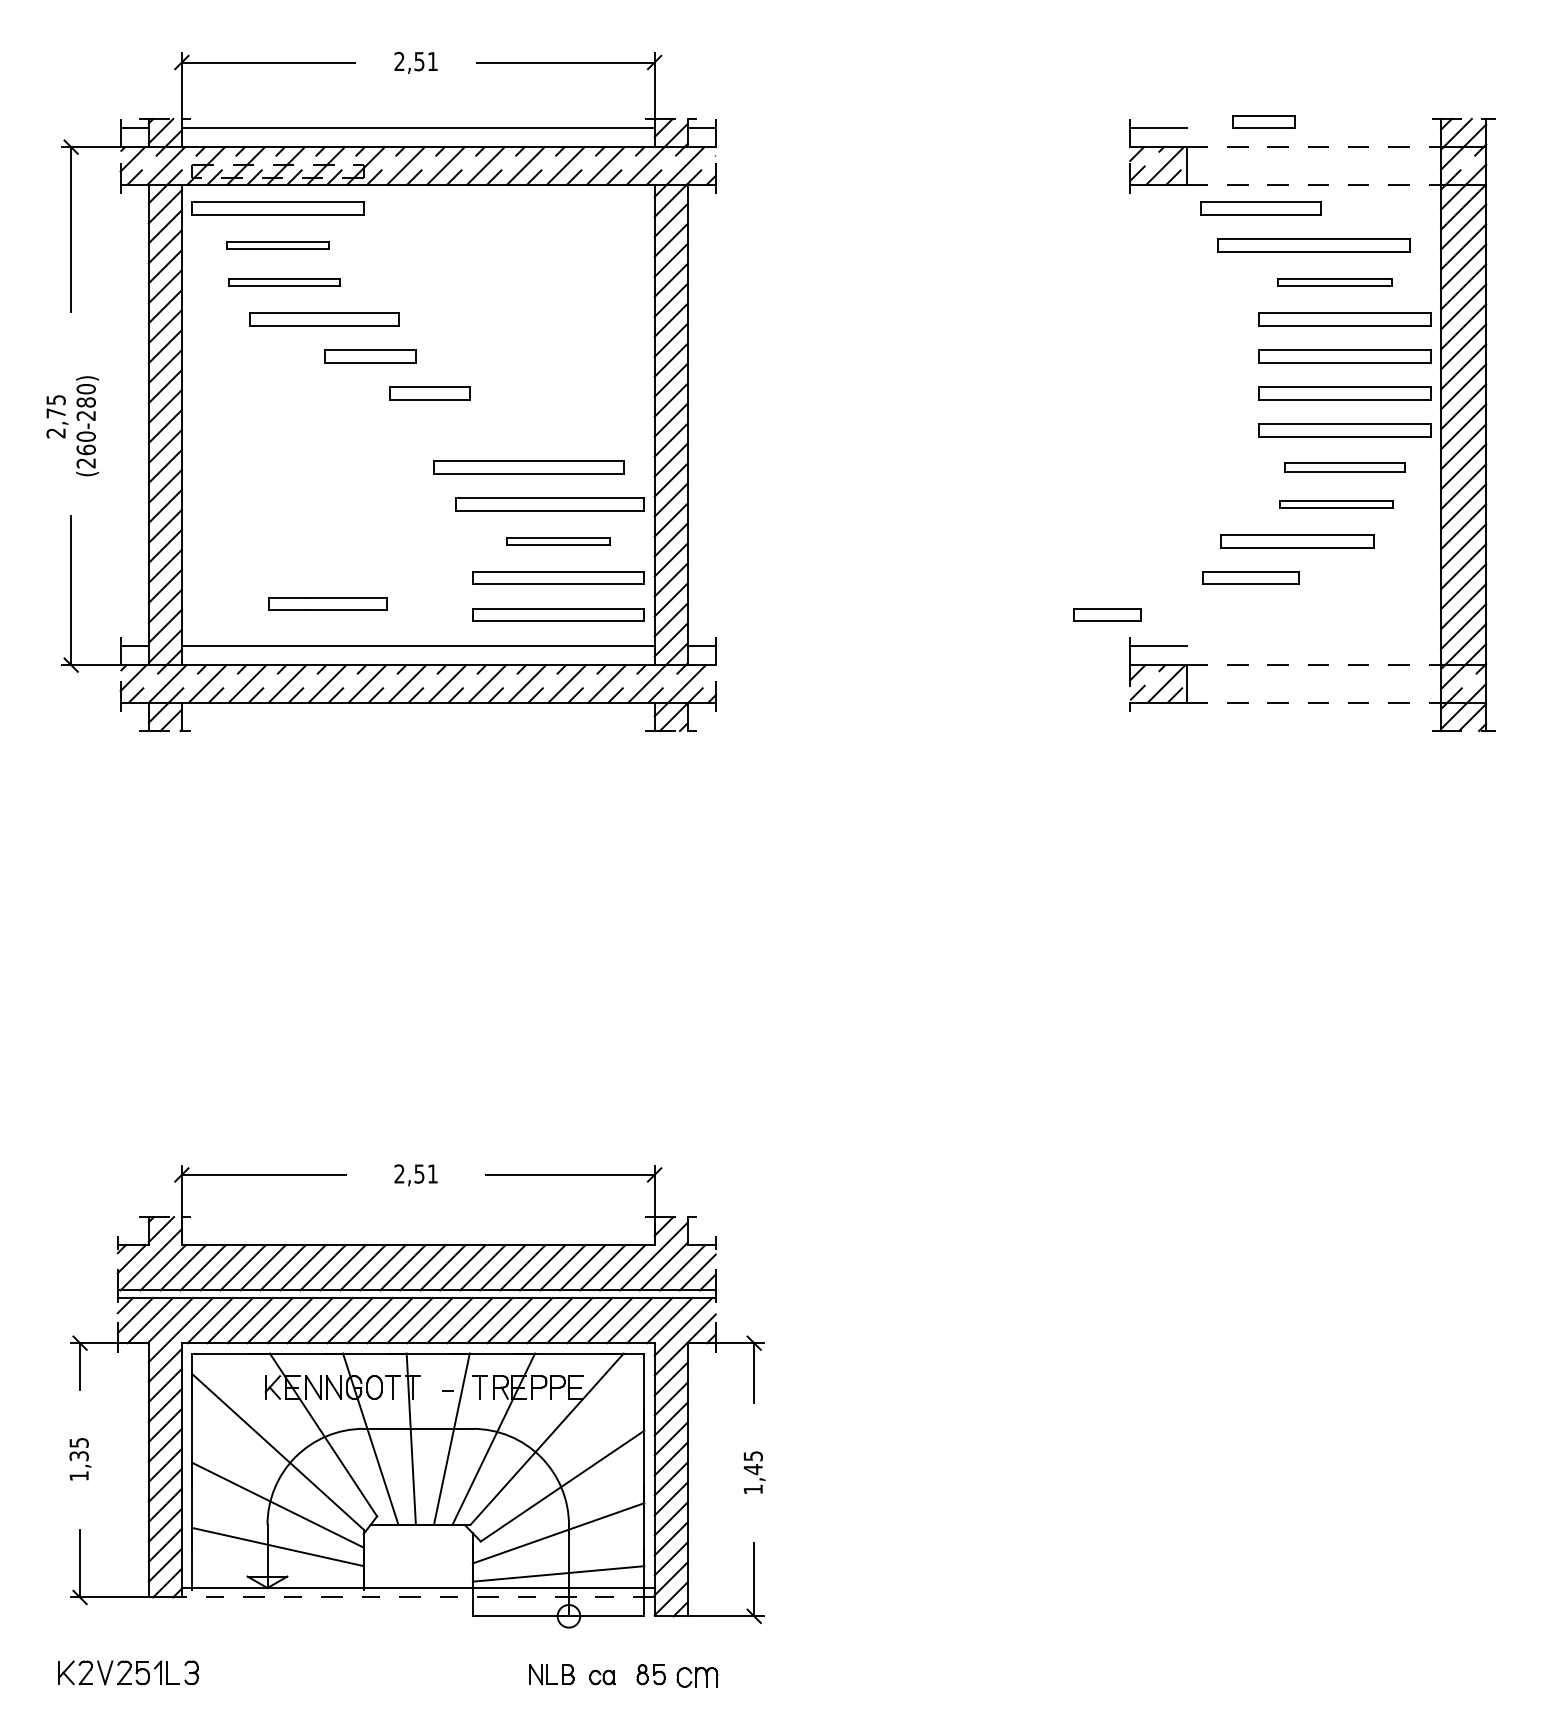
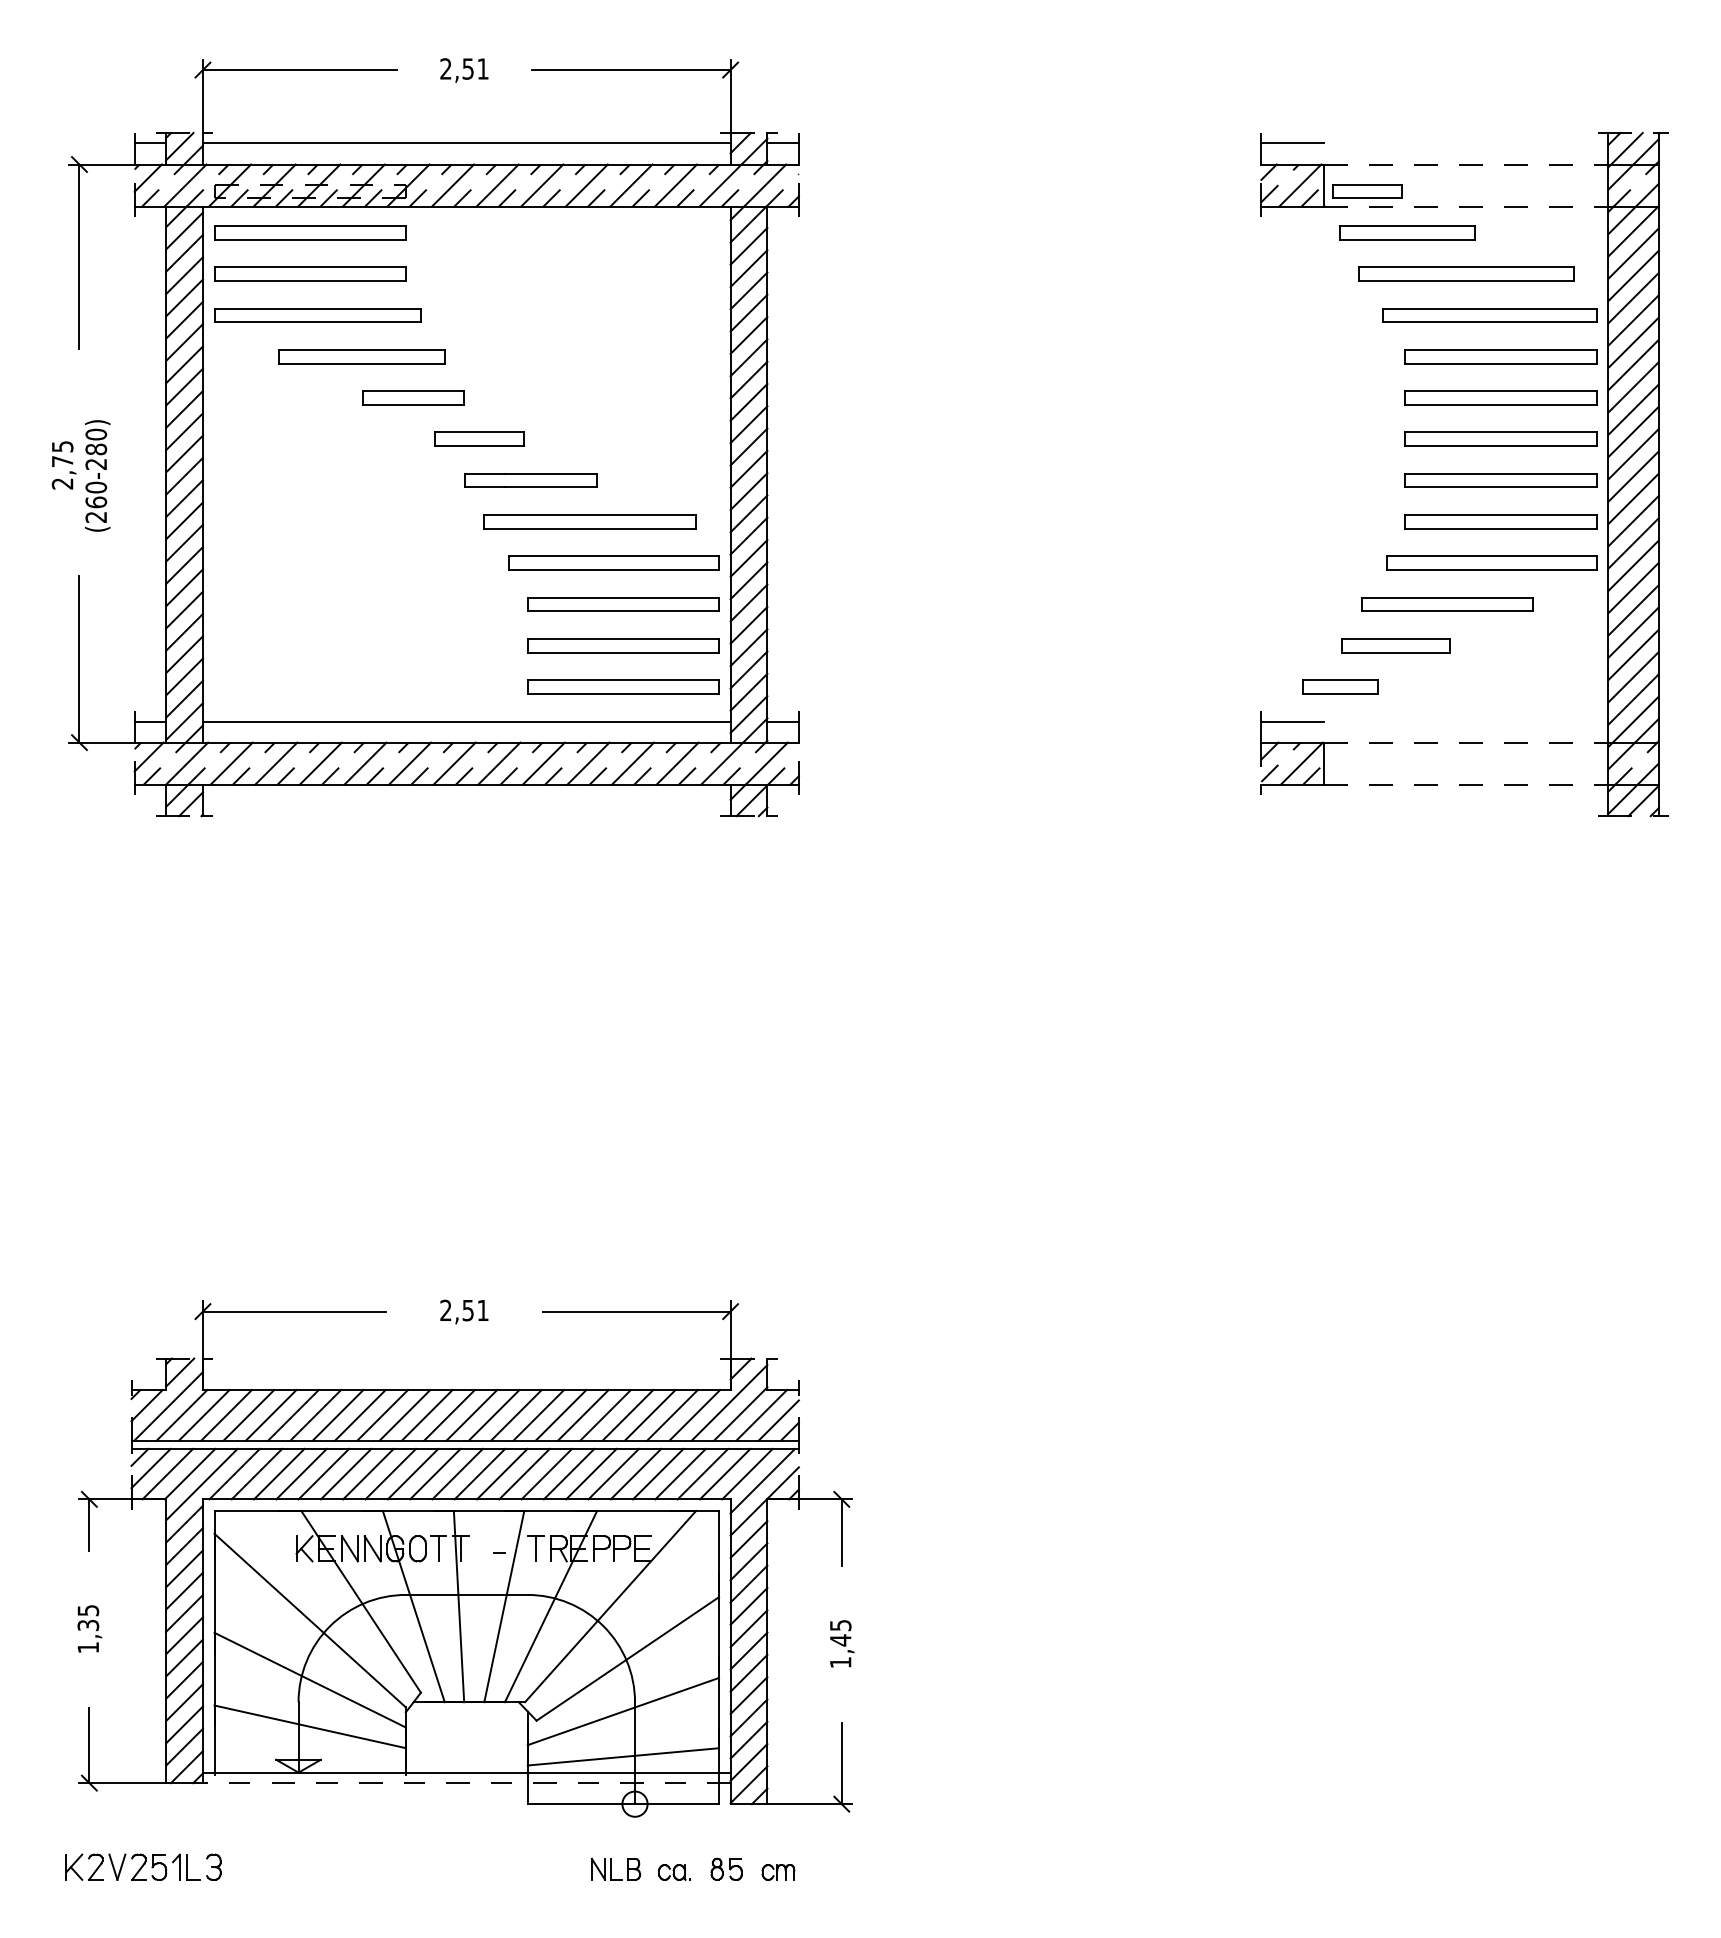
part: (1263, 122) -> (1367, 191), moved
part: (278, 244) -> (310, 273), size x1.67
part: (284, 282) -> (317, 315), size x1.67
part: (1334, 282) -> (1489, 315), size x1.67
part: (1344, 467) -> (1500, 521), size x1.43
part: (1336, 503) -> (1491, 562), size x1.67
part: (558, 541) -> (623, 604), size x1.67
part: (327, 604) -> (530, 480), moved
part: (1107, 614) -> (1340, 686), moved
part: (697, 1677) -> (778, 1872), size x0.71

